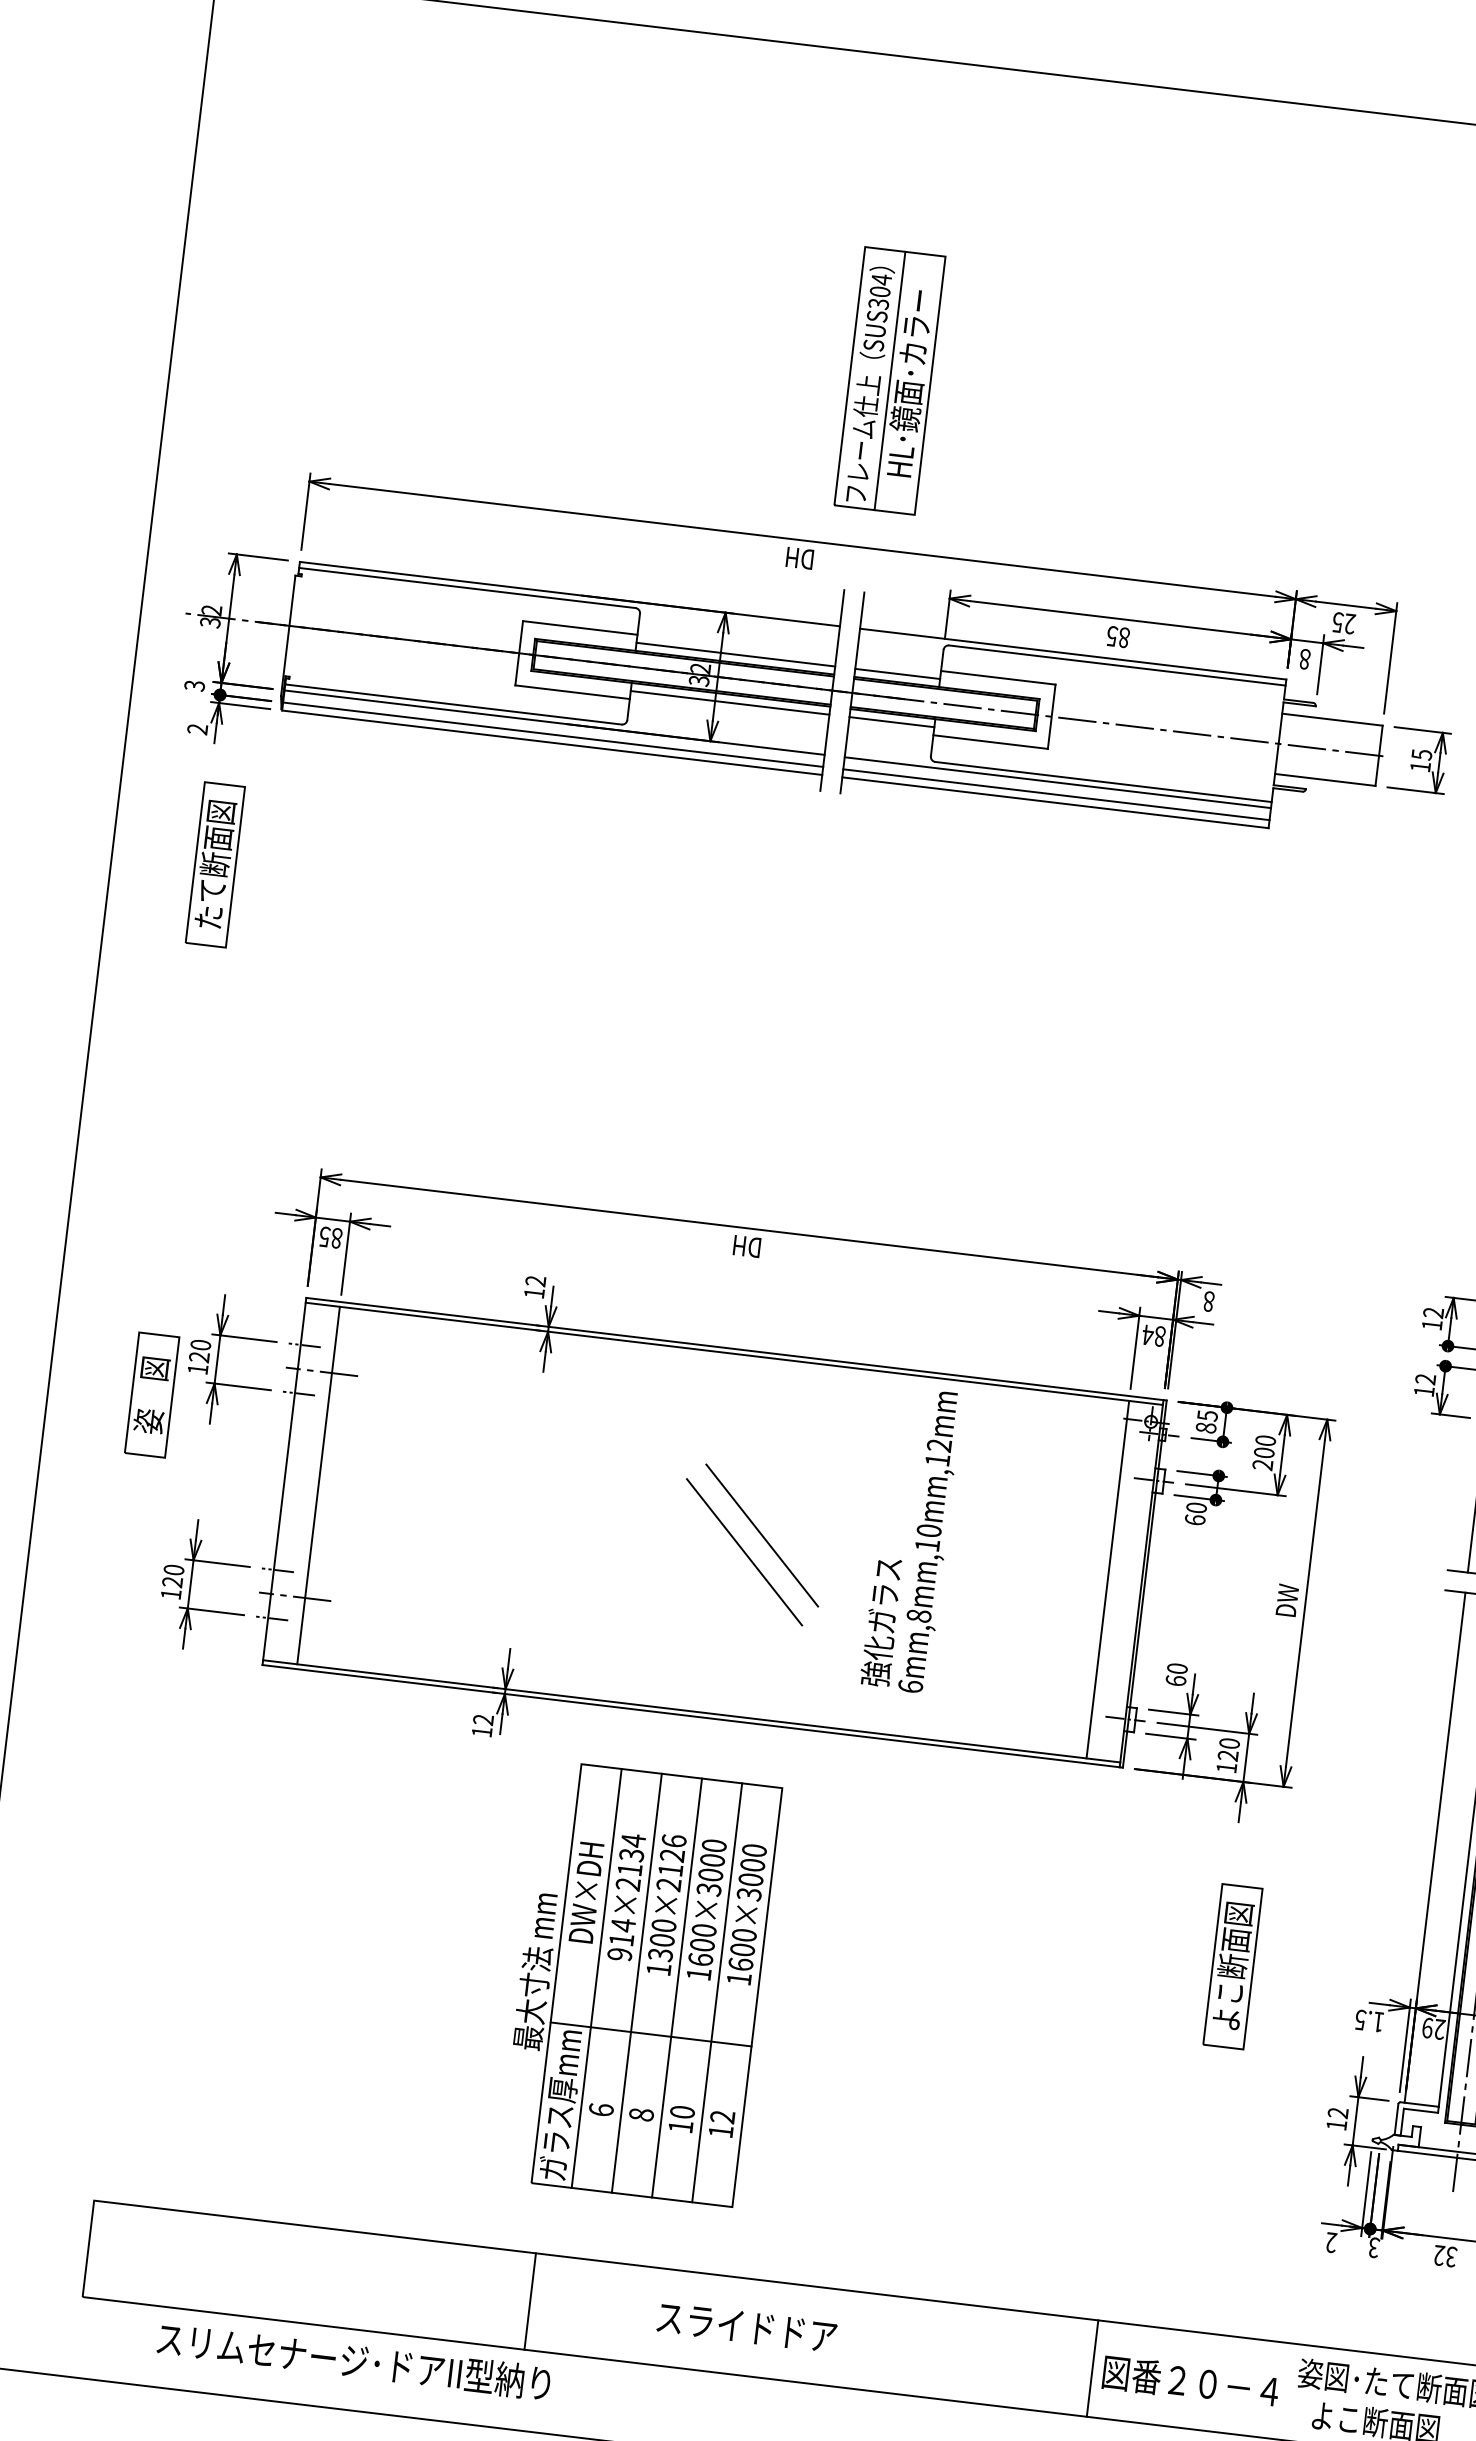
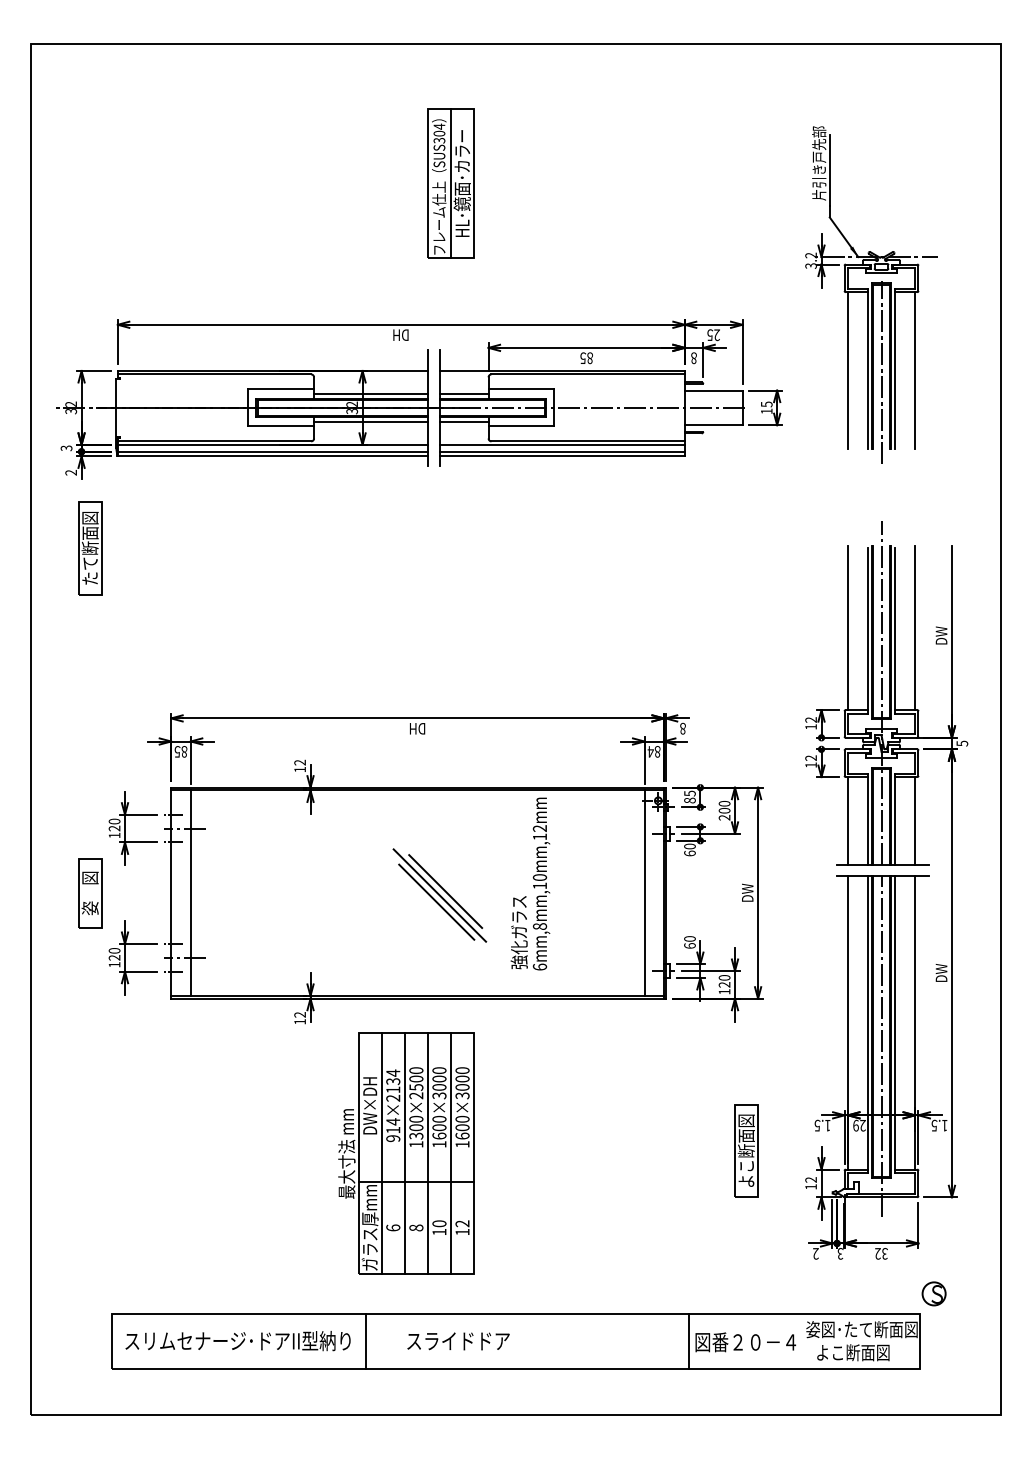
part: (889, 380) -> (450, 183), moved
part: (152, 1395) -> (90, 893), moved
line: (750, 1541) -> (439, 895), added
text: (672, 1854) -> (416, 1078), 1300×2126 -> 1300×2500
part: (1232, 1965) -> (746, 1150), moved
text: (746, 2327) -> (458, 1341), moved
text: (352, 2361) -> (237, 1341), moved

